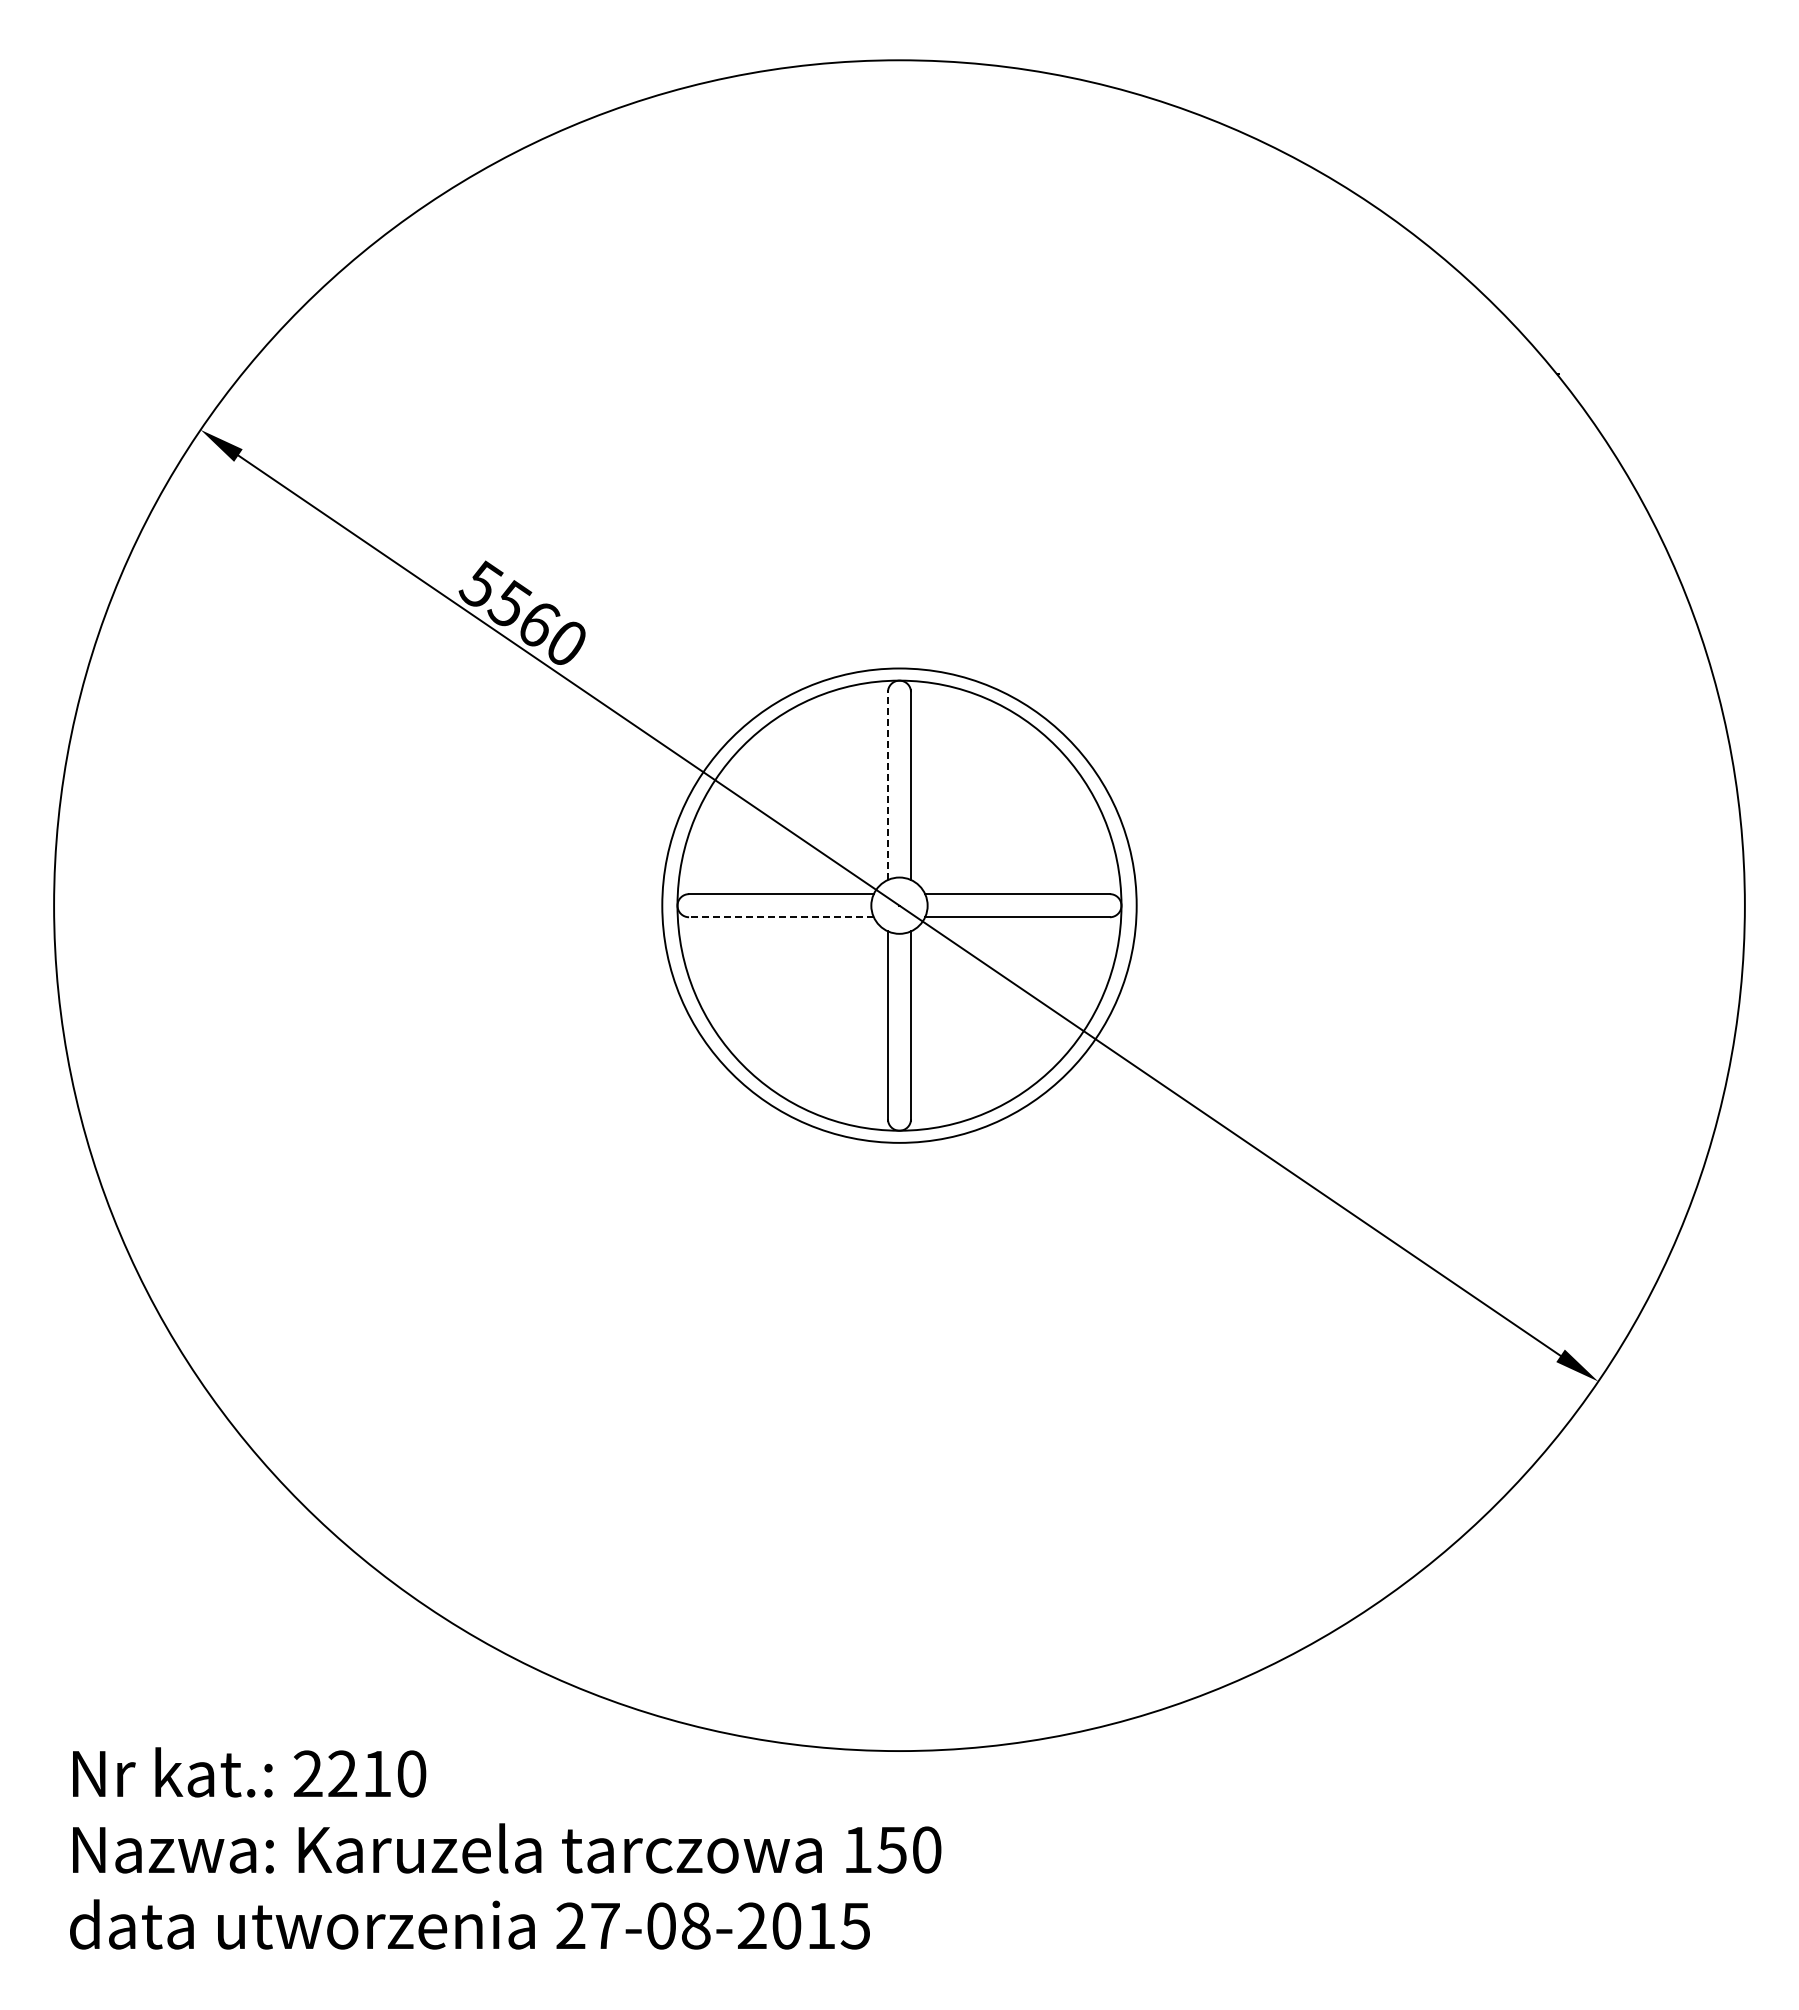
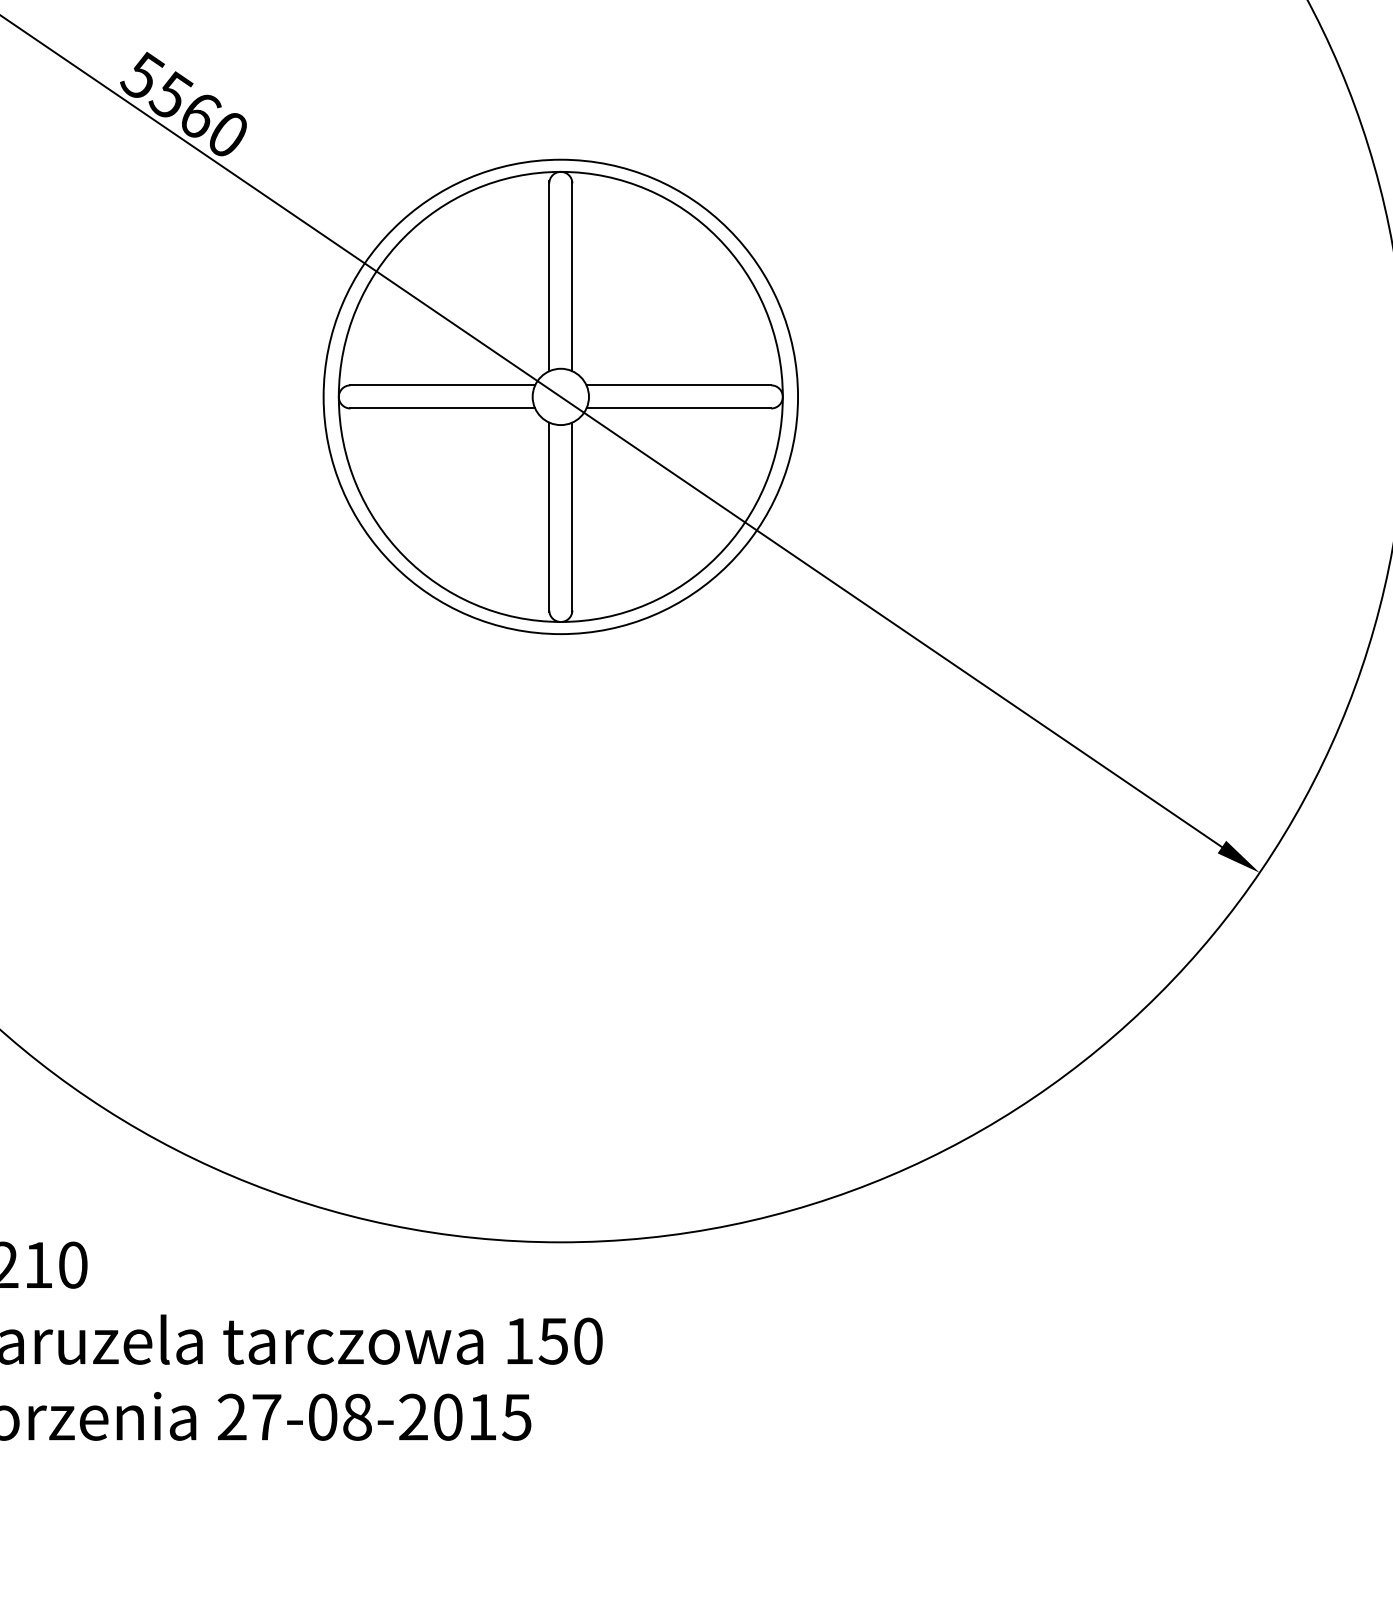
line: (887, 785) -> (548, 276), dashed -> solid
line: (780, 917) -> (441, 408), dashed -> solid

